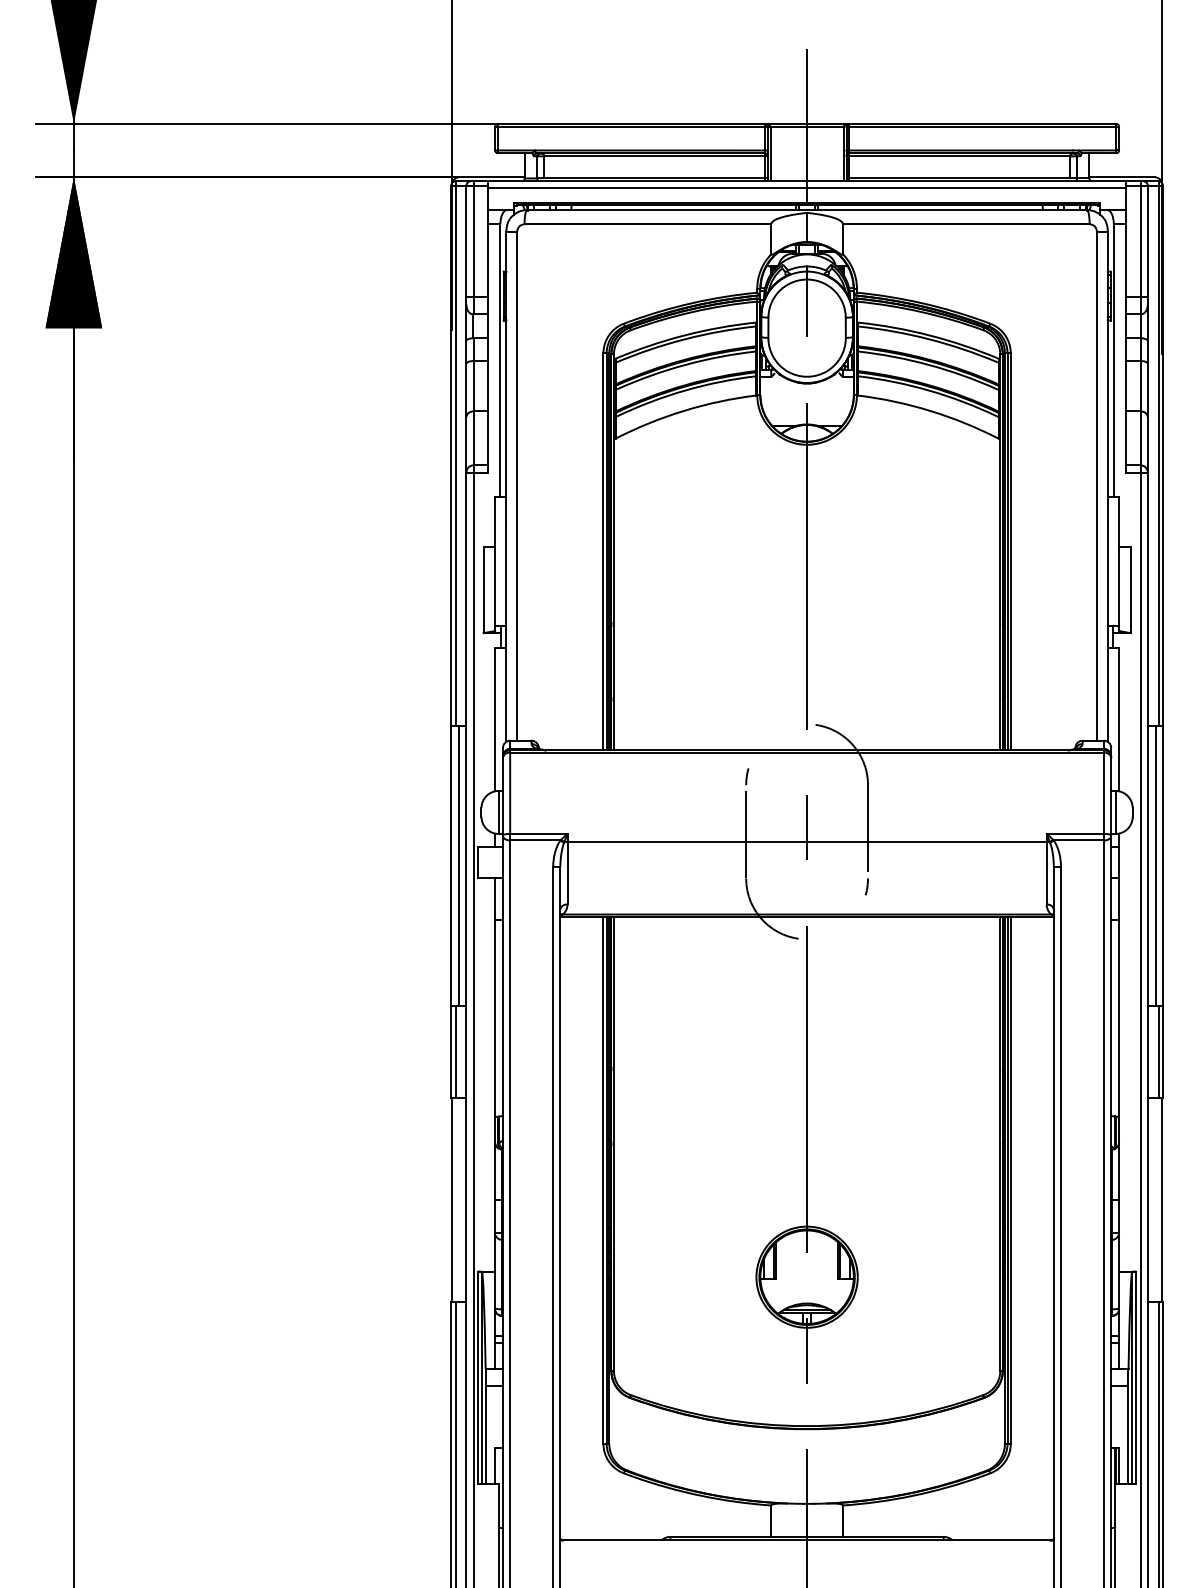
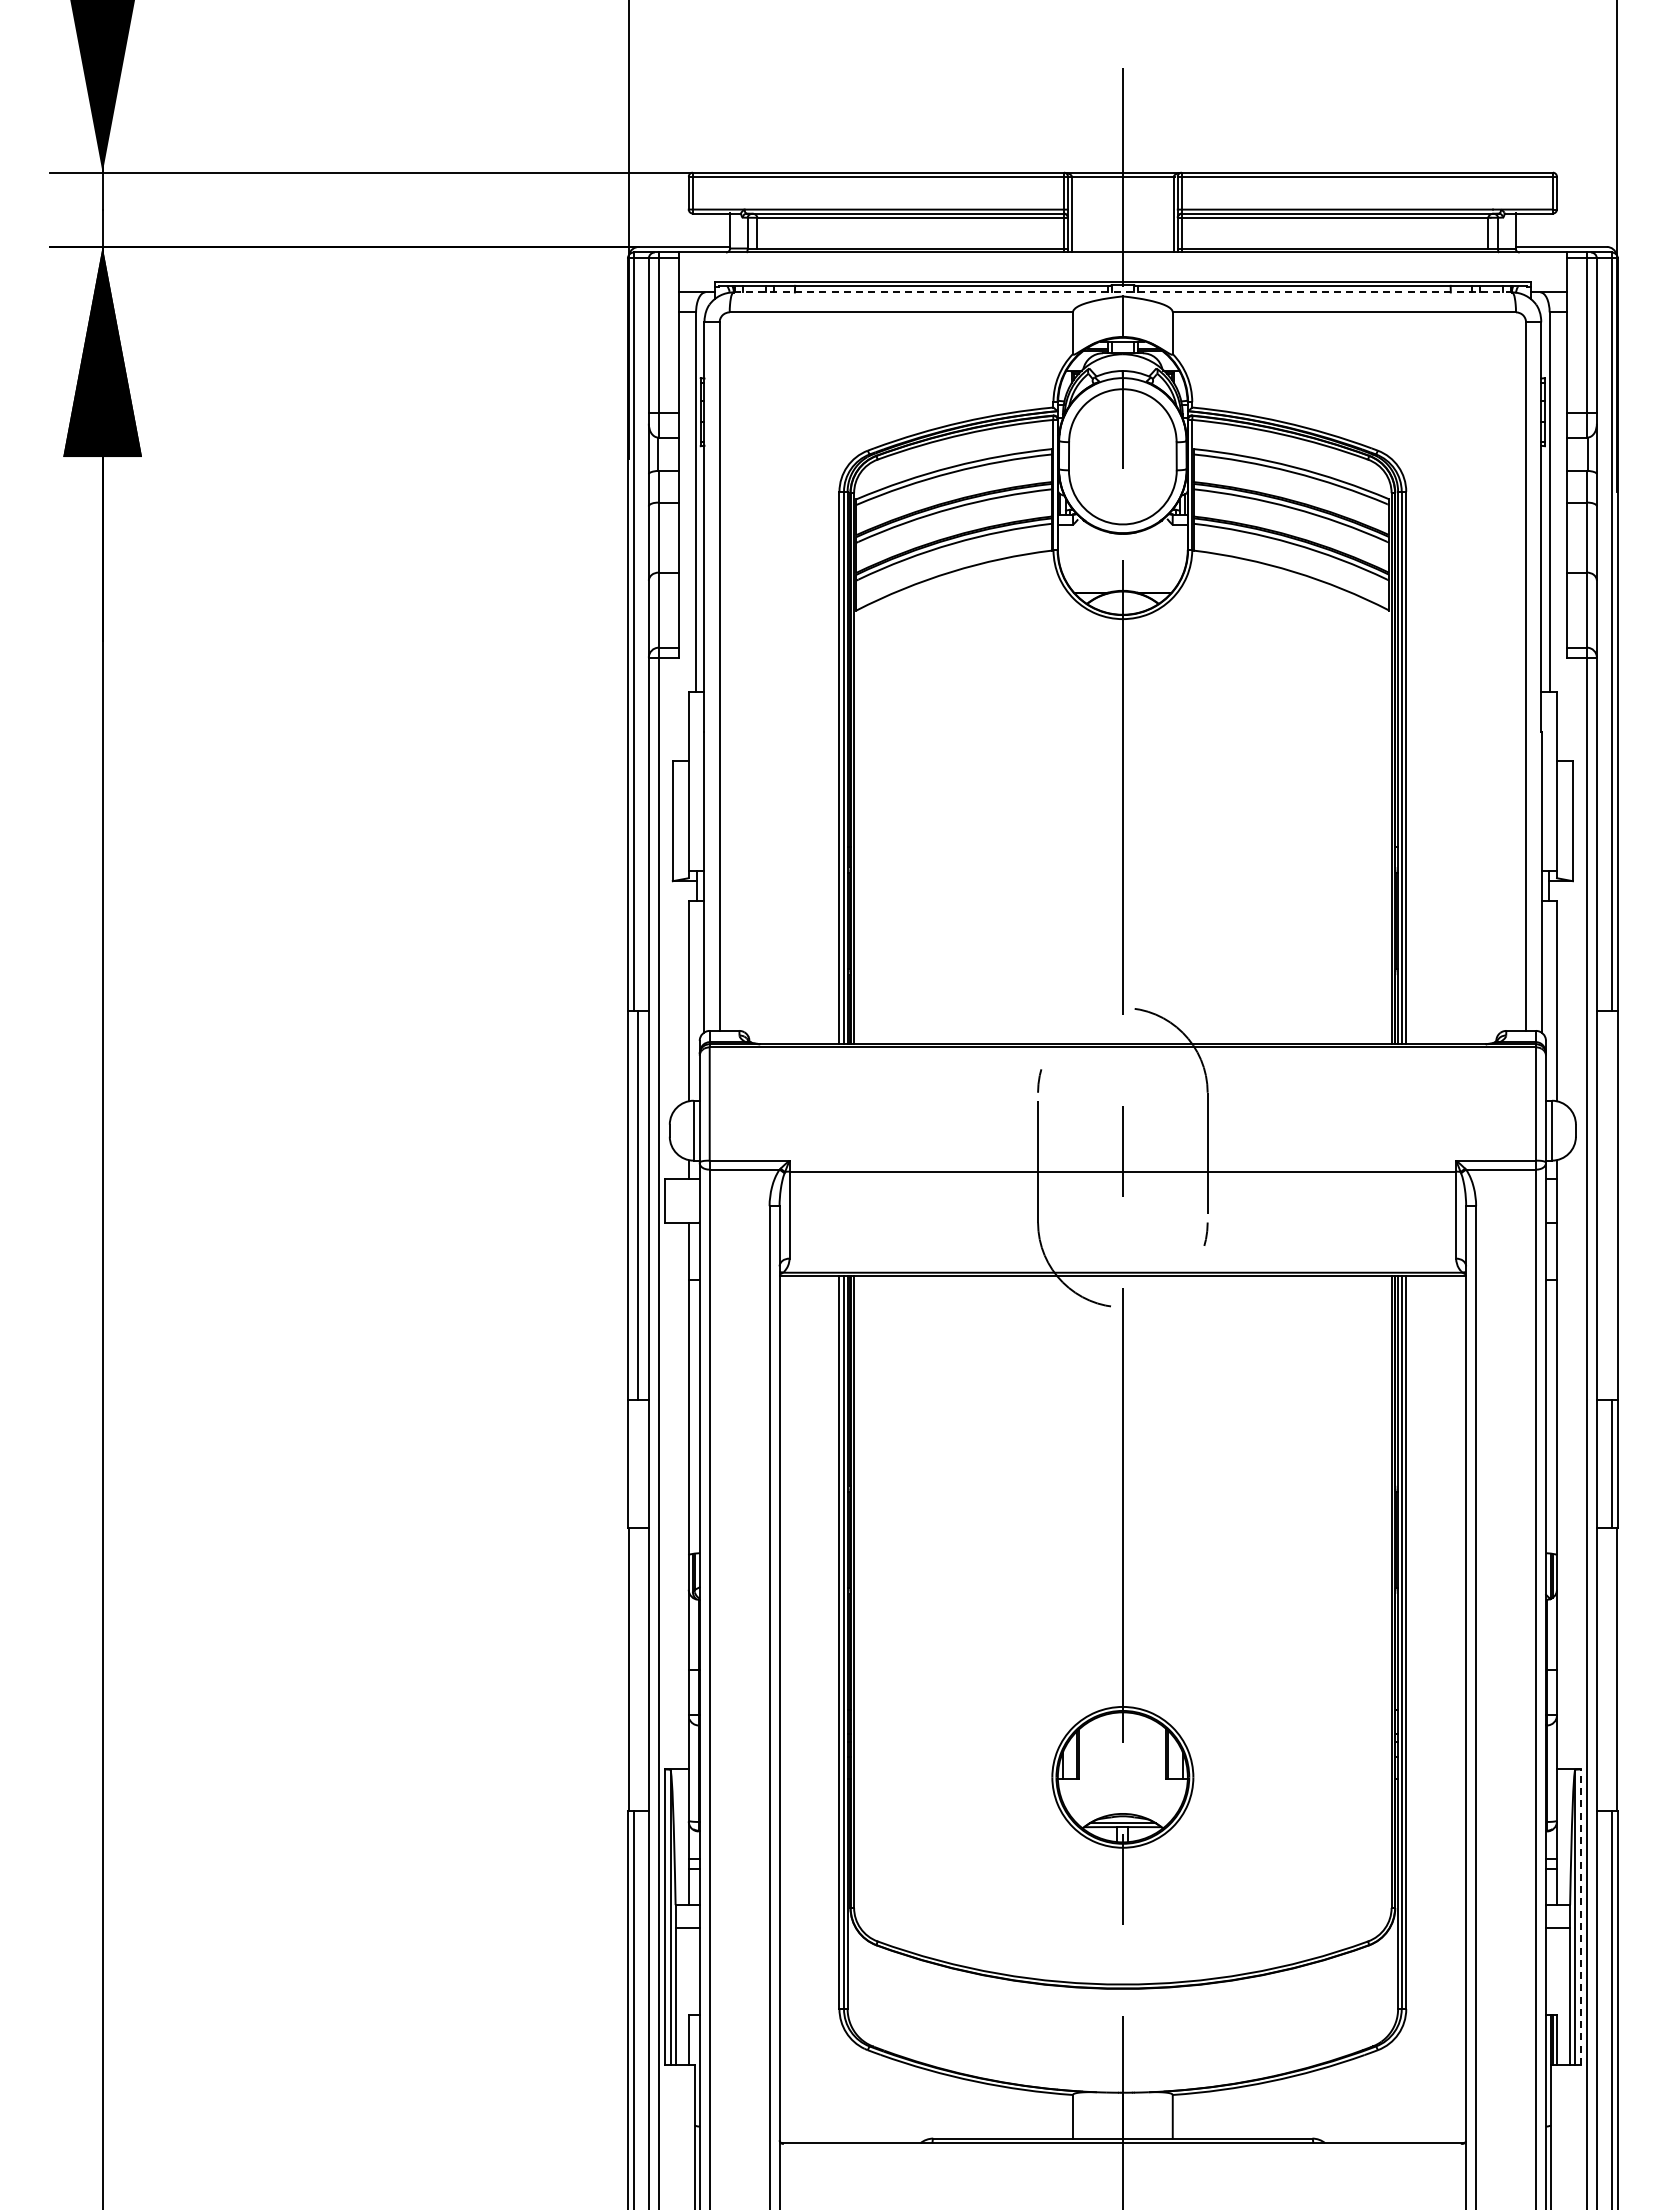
line: (806, 188) -> (1122, 262), removed
line: (807, 210) -> (1123, 292), solid -> dashed
line: (1155, 866) -> (1607, 1205), removed
line: (455, 1051) -> (633, 1463), removed
line: (1136, 1377) -> (1580, 1917), solid -> dashed

